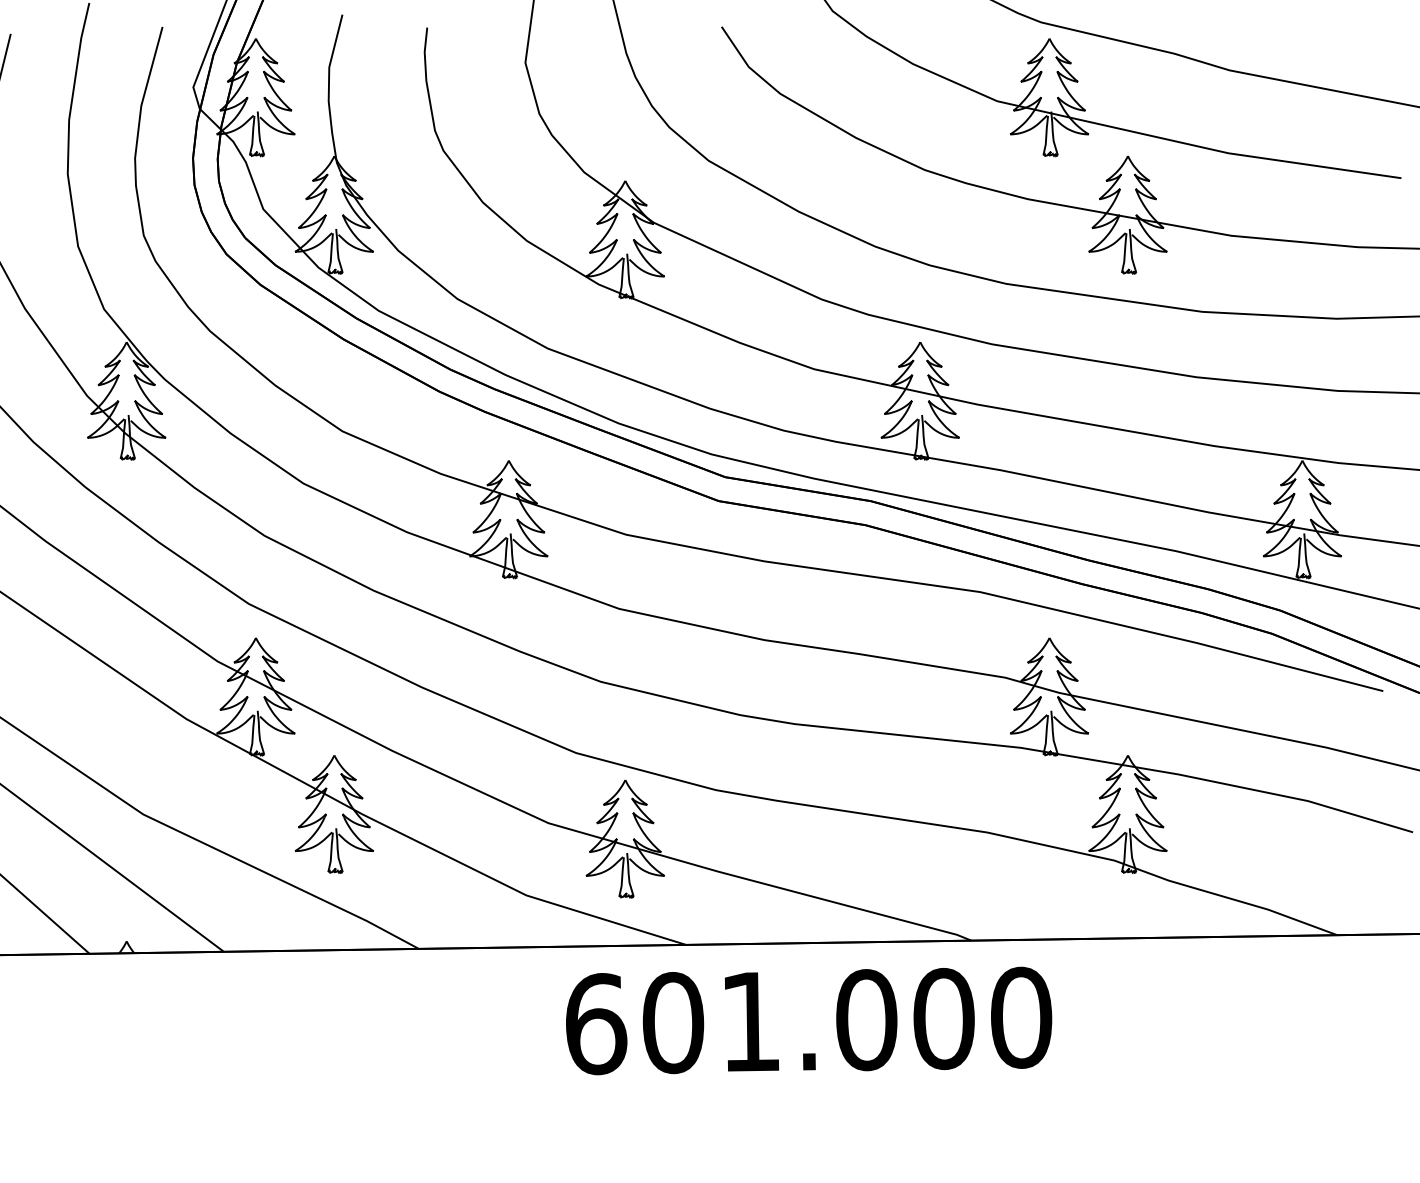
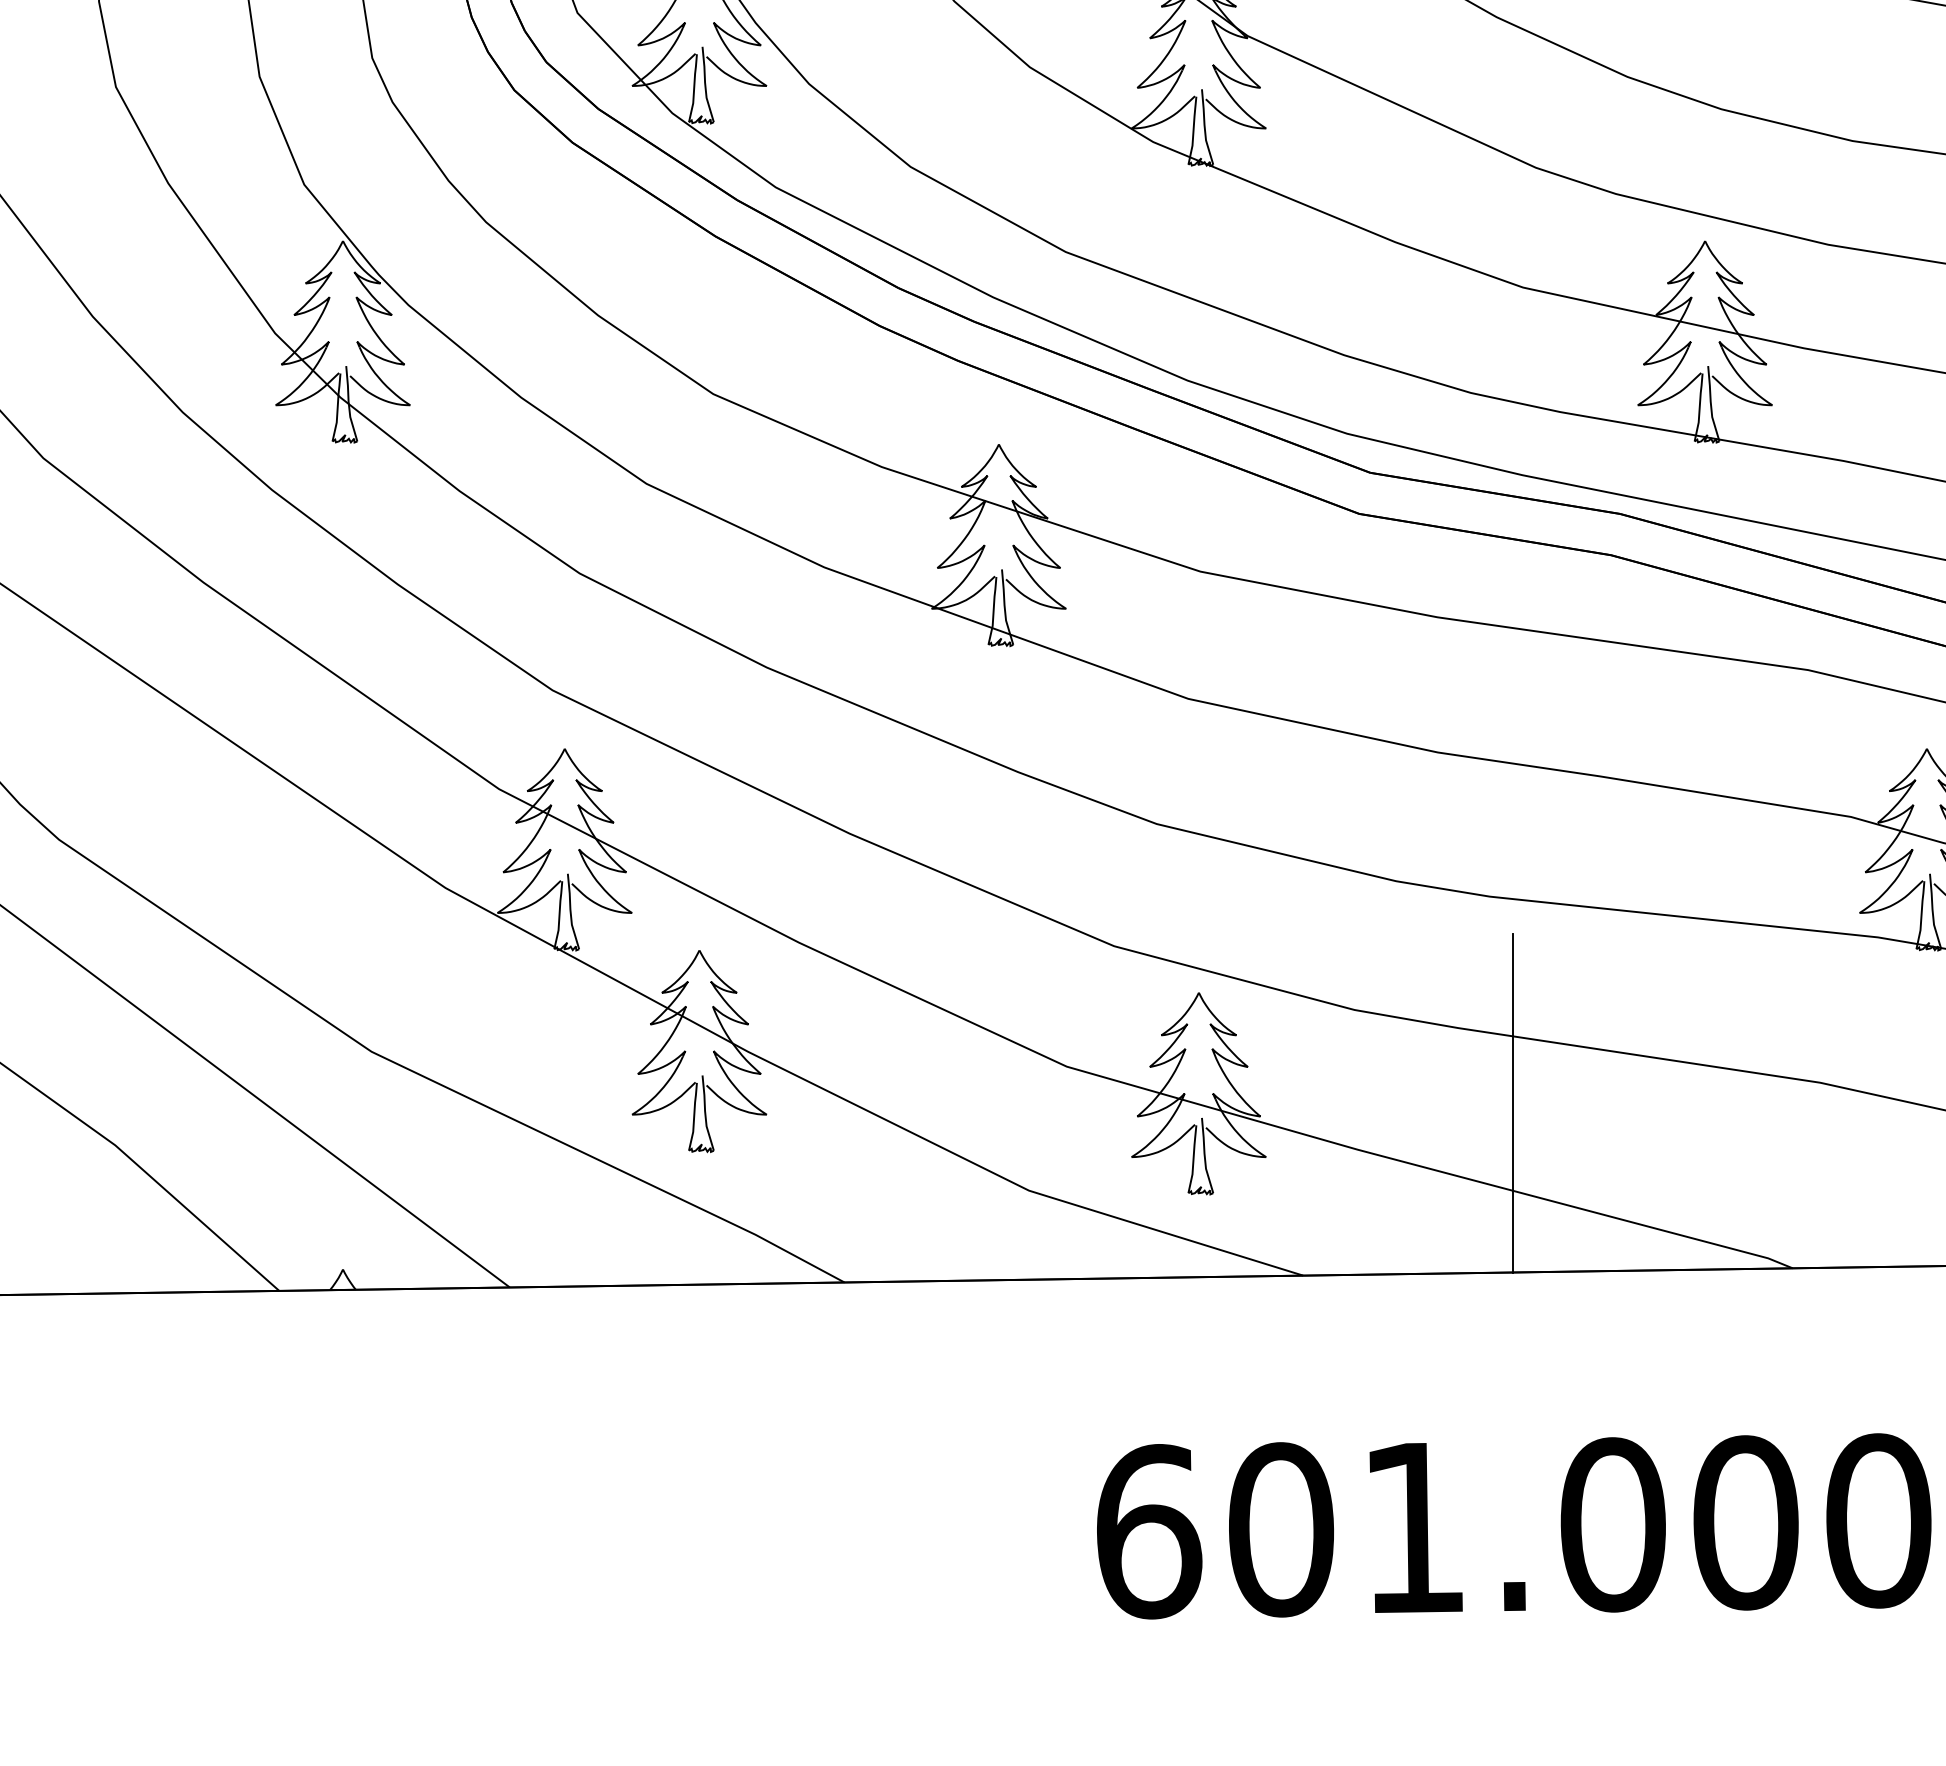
line: (808, 844) -> (1513, 1103), added
text: (809, 1020) -> (1514, 1525), moved

